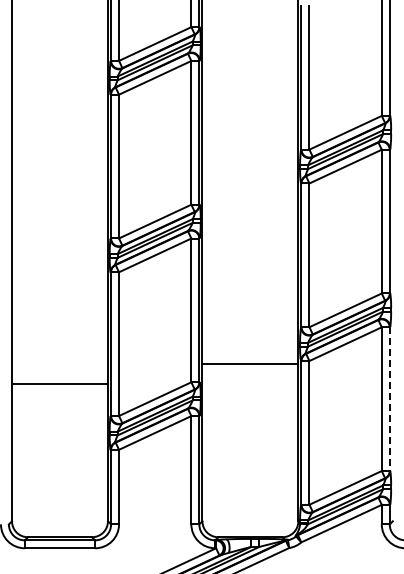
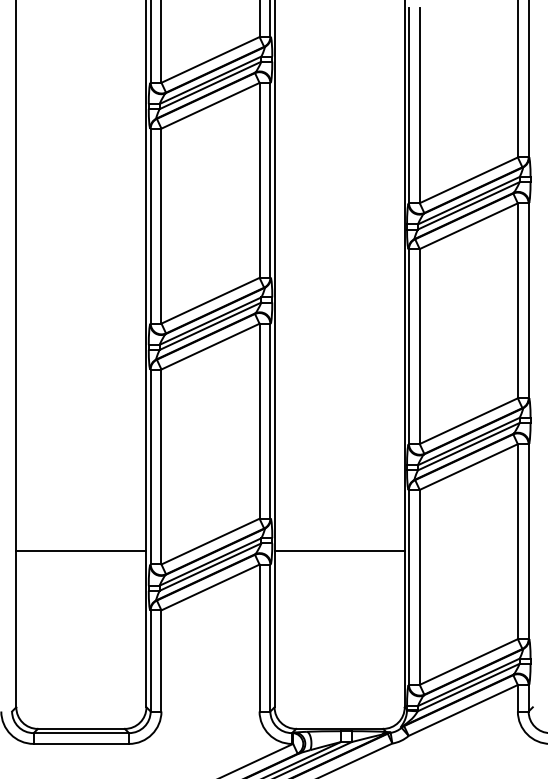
line: (250, 364) -> (339, 551), moved
line: (59, 384) -> (80, 551), moved
line: (389, 399) -> (528, 542), dashed -> solid

